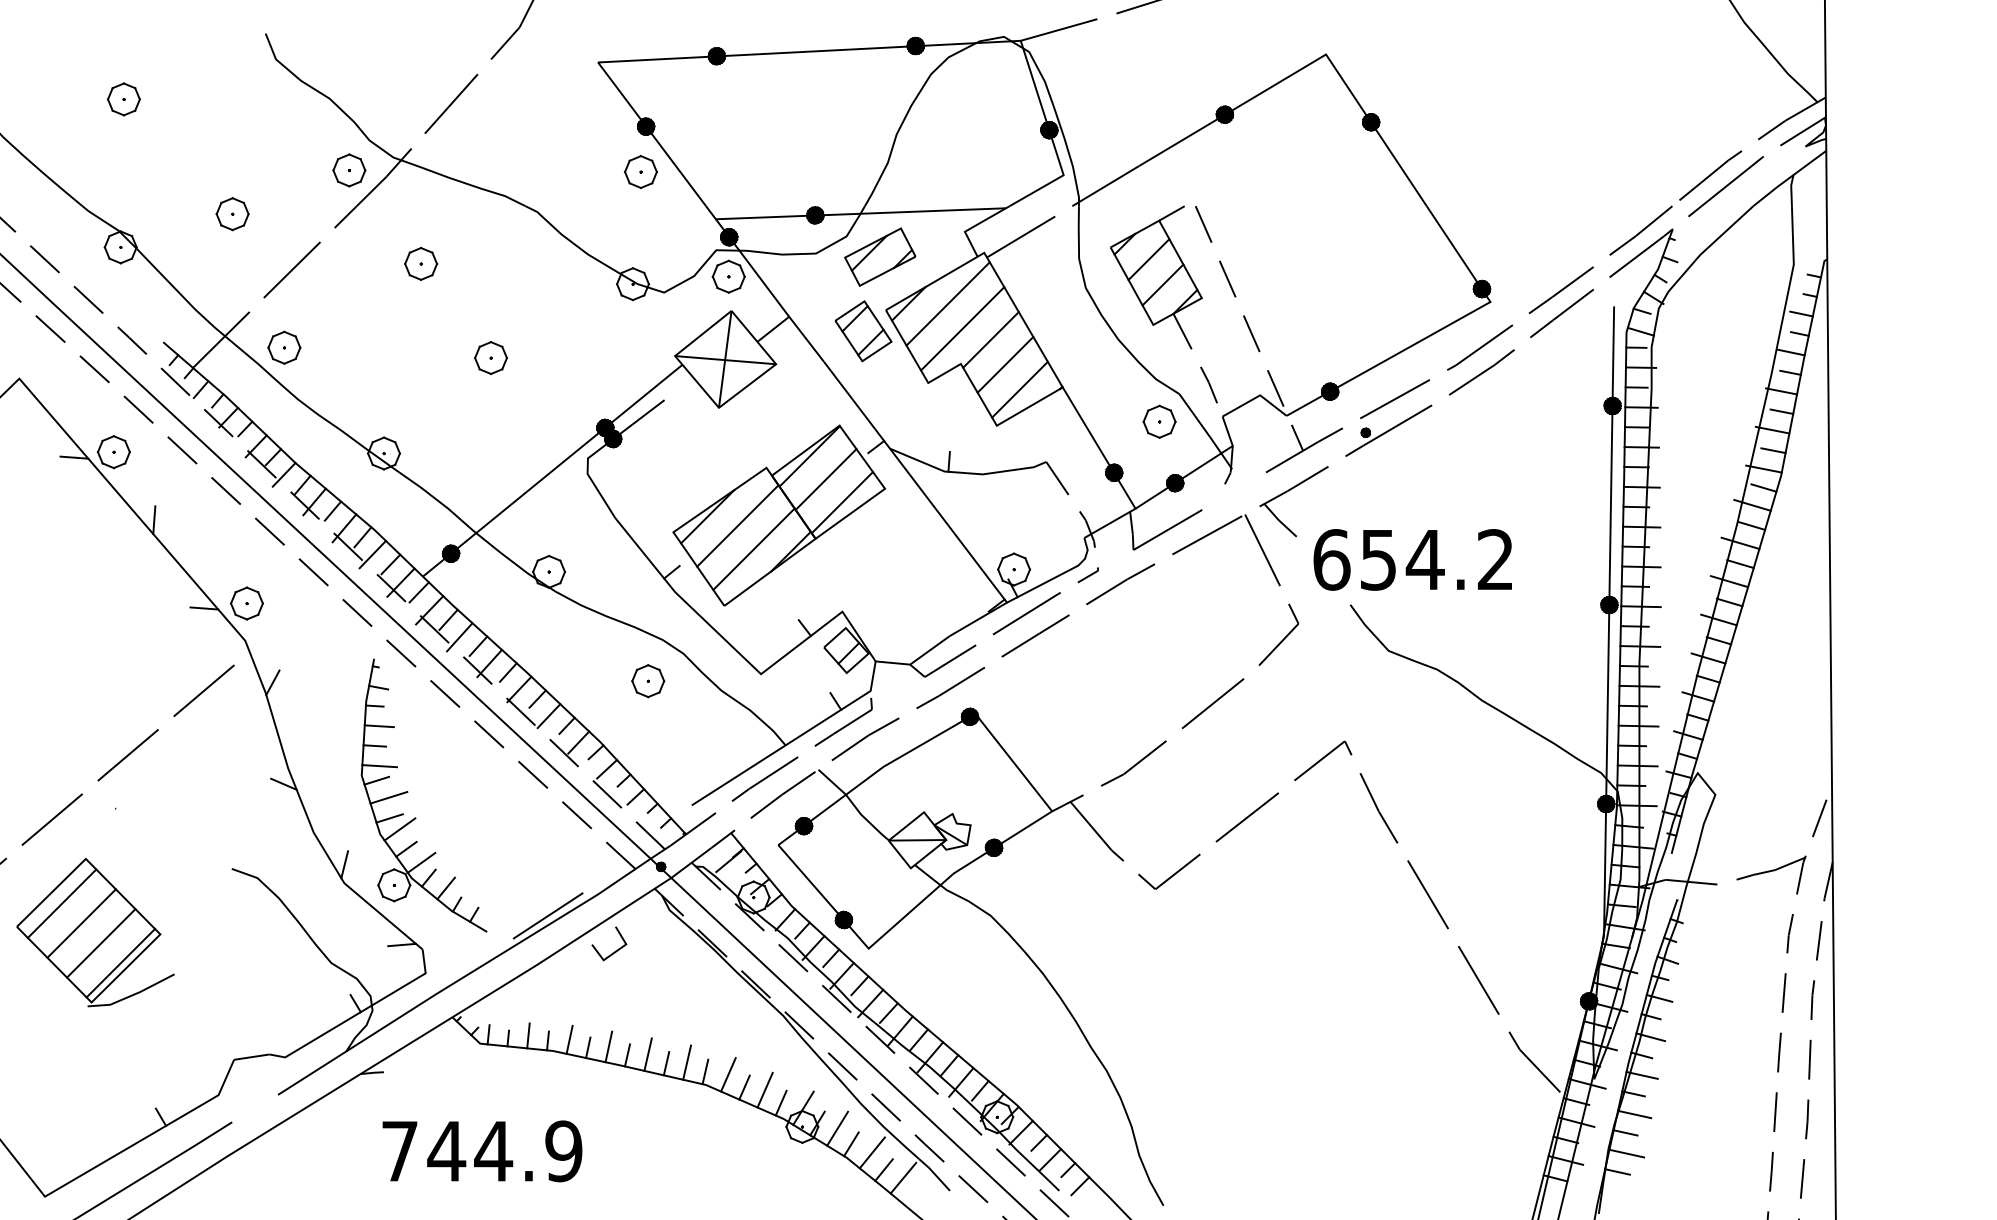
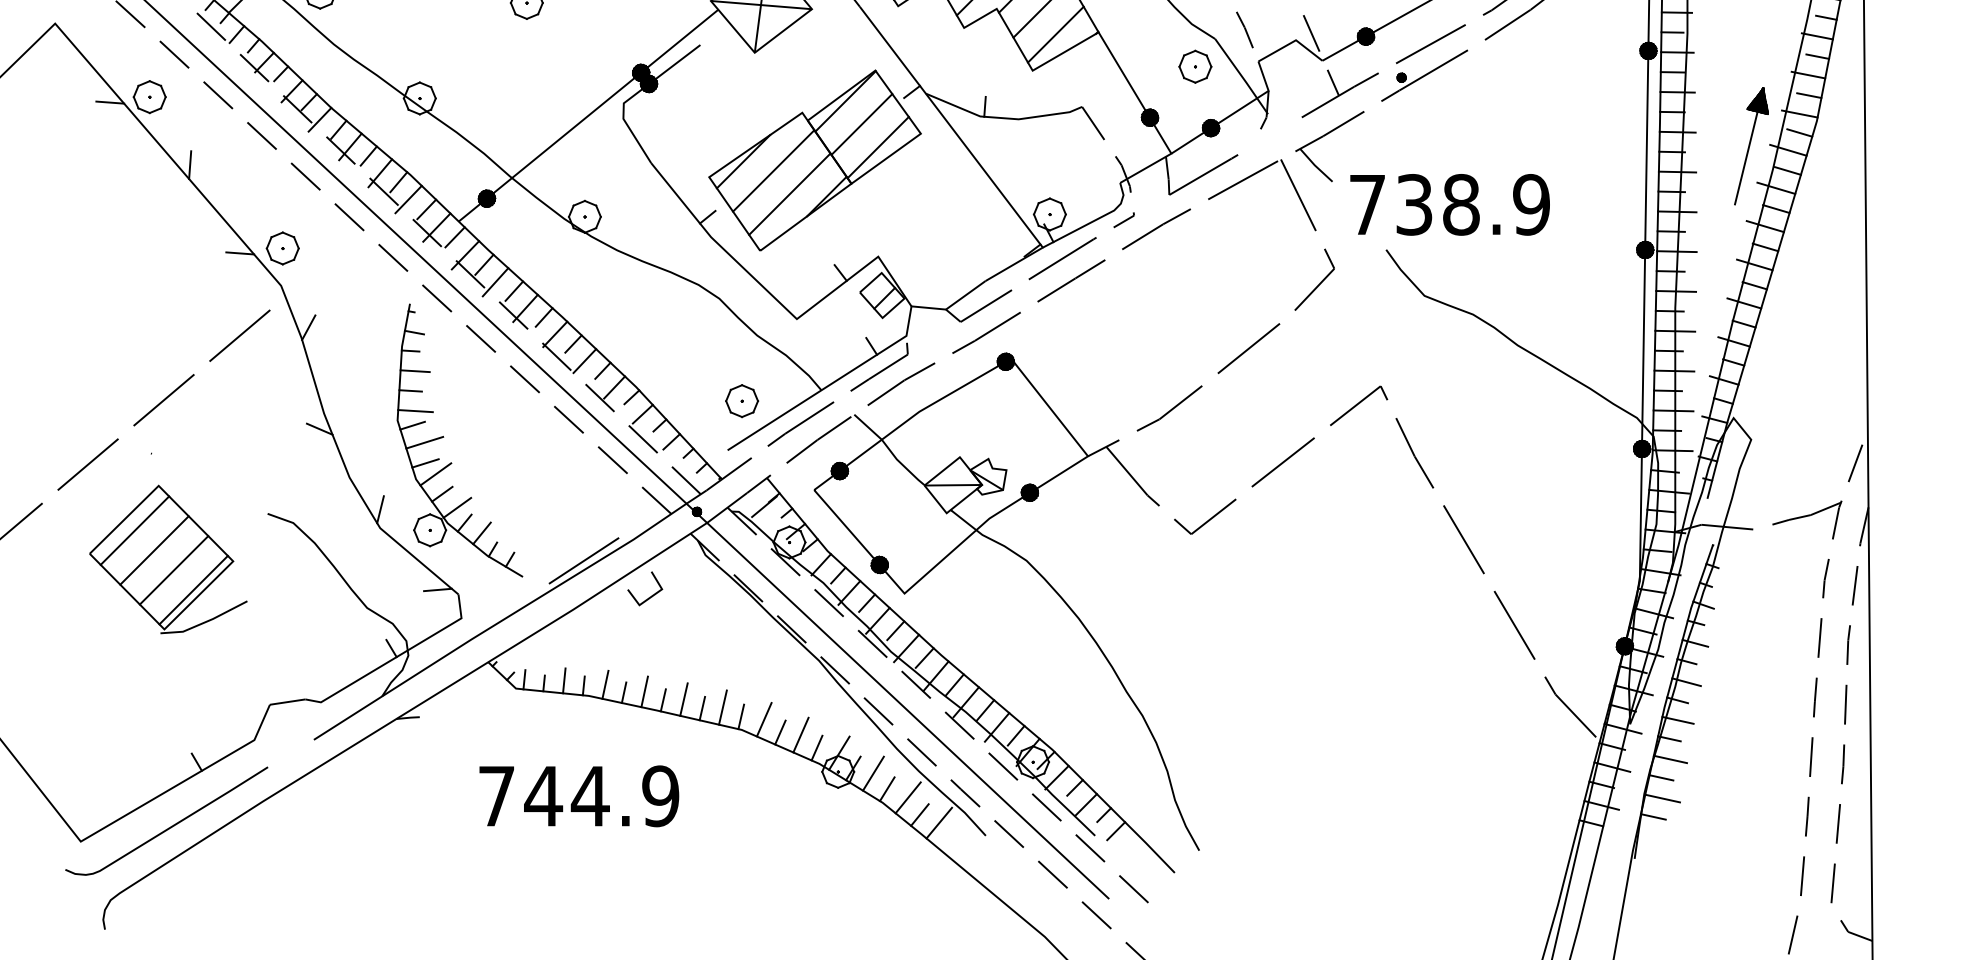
part: (1715, 501) -> (1751, 146), added
text: (1413, 559) -> (1449, 204), 654.2 -> 738.9
part: (648, 681) -> (742, 401), moved
part: (95, 932) -> (168, 559), moved
text: (482, 1151) -> (579, 796), moved

